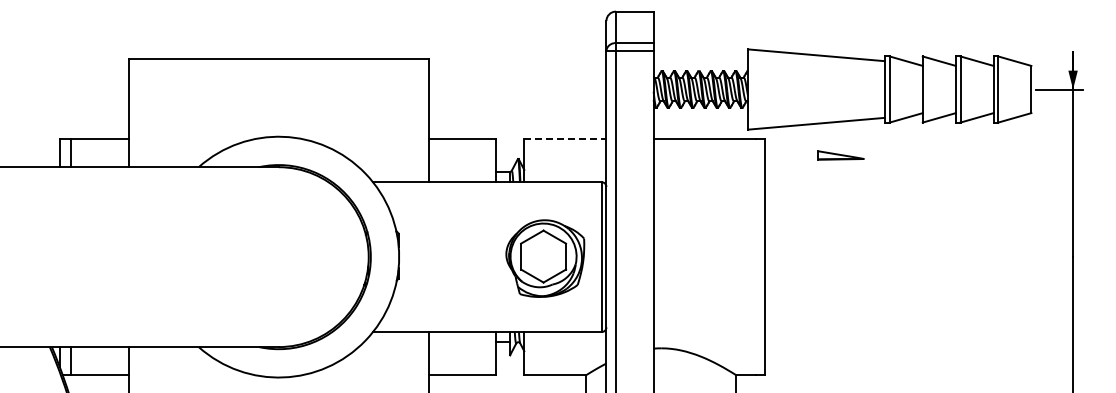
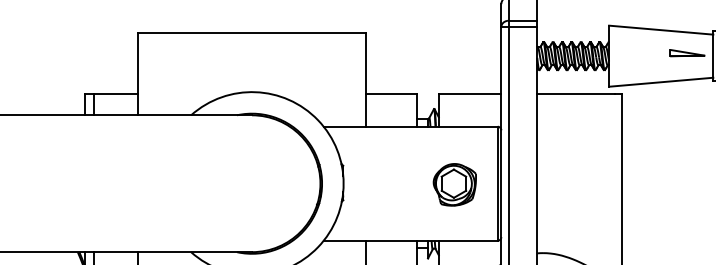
line: (565, 139) -> (470, 94), dashed -> solid
part: (840, 155) -> (687, 53), moved
part: (545, 258) -> (454, 184), size x0.71

